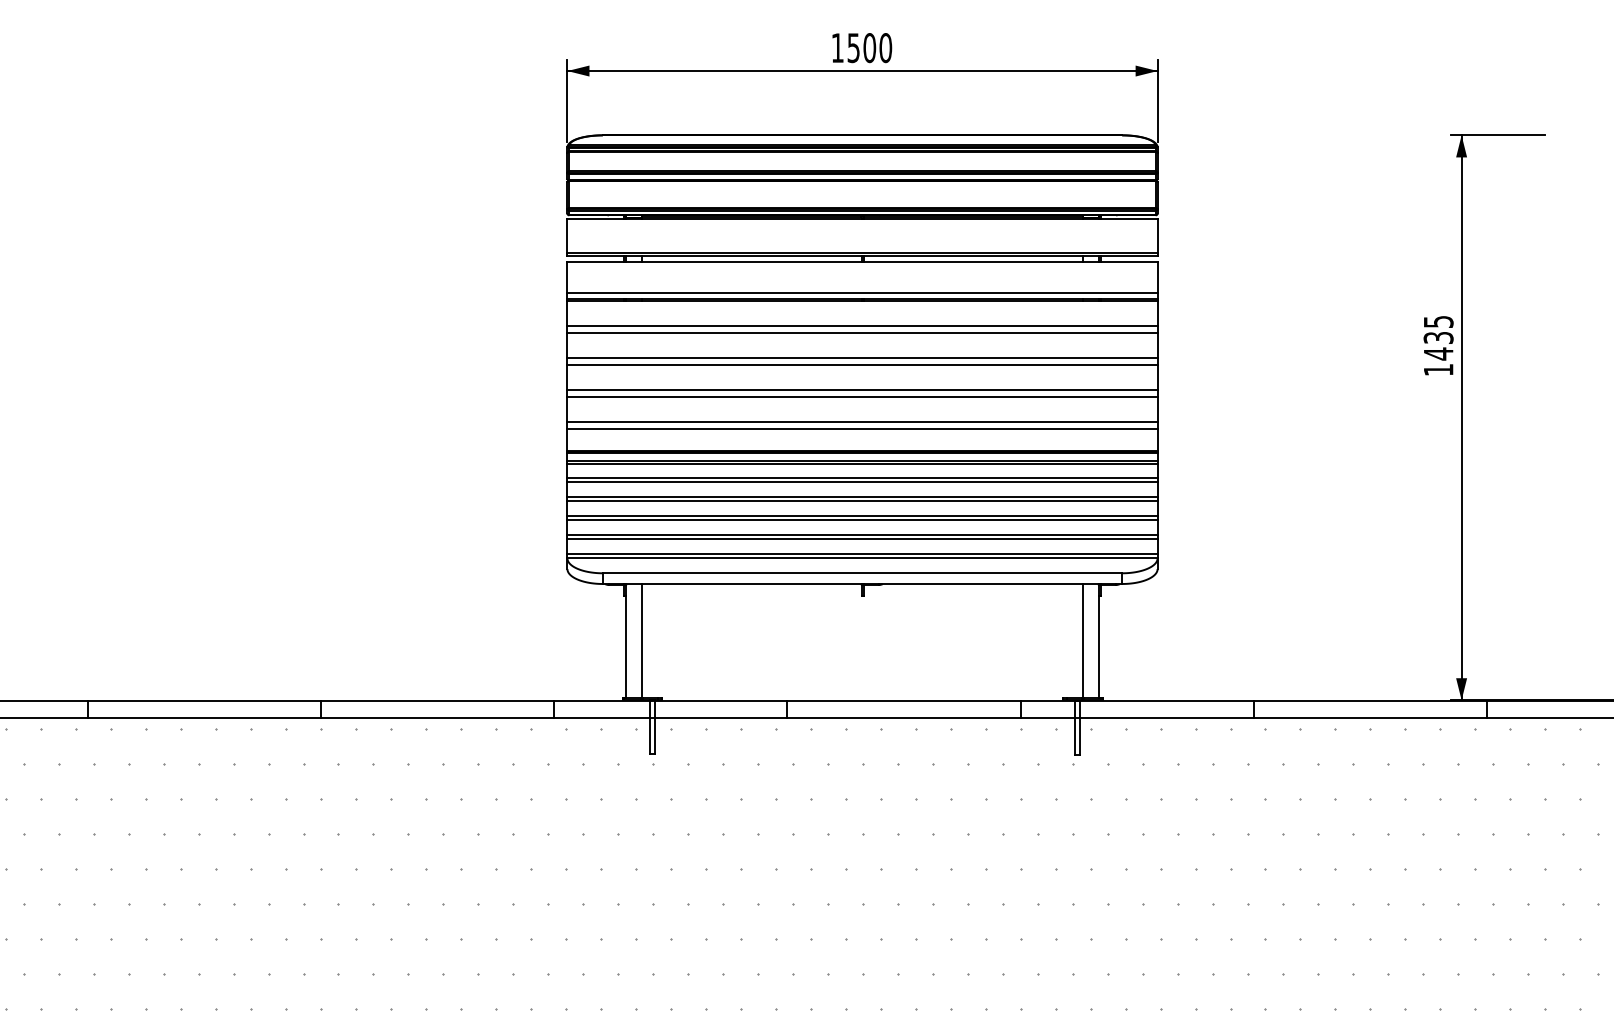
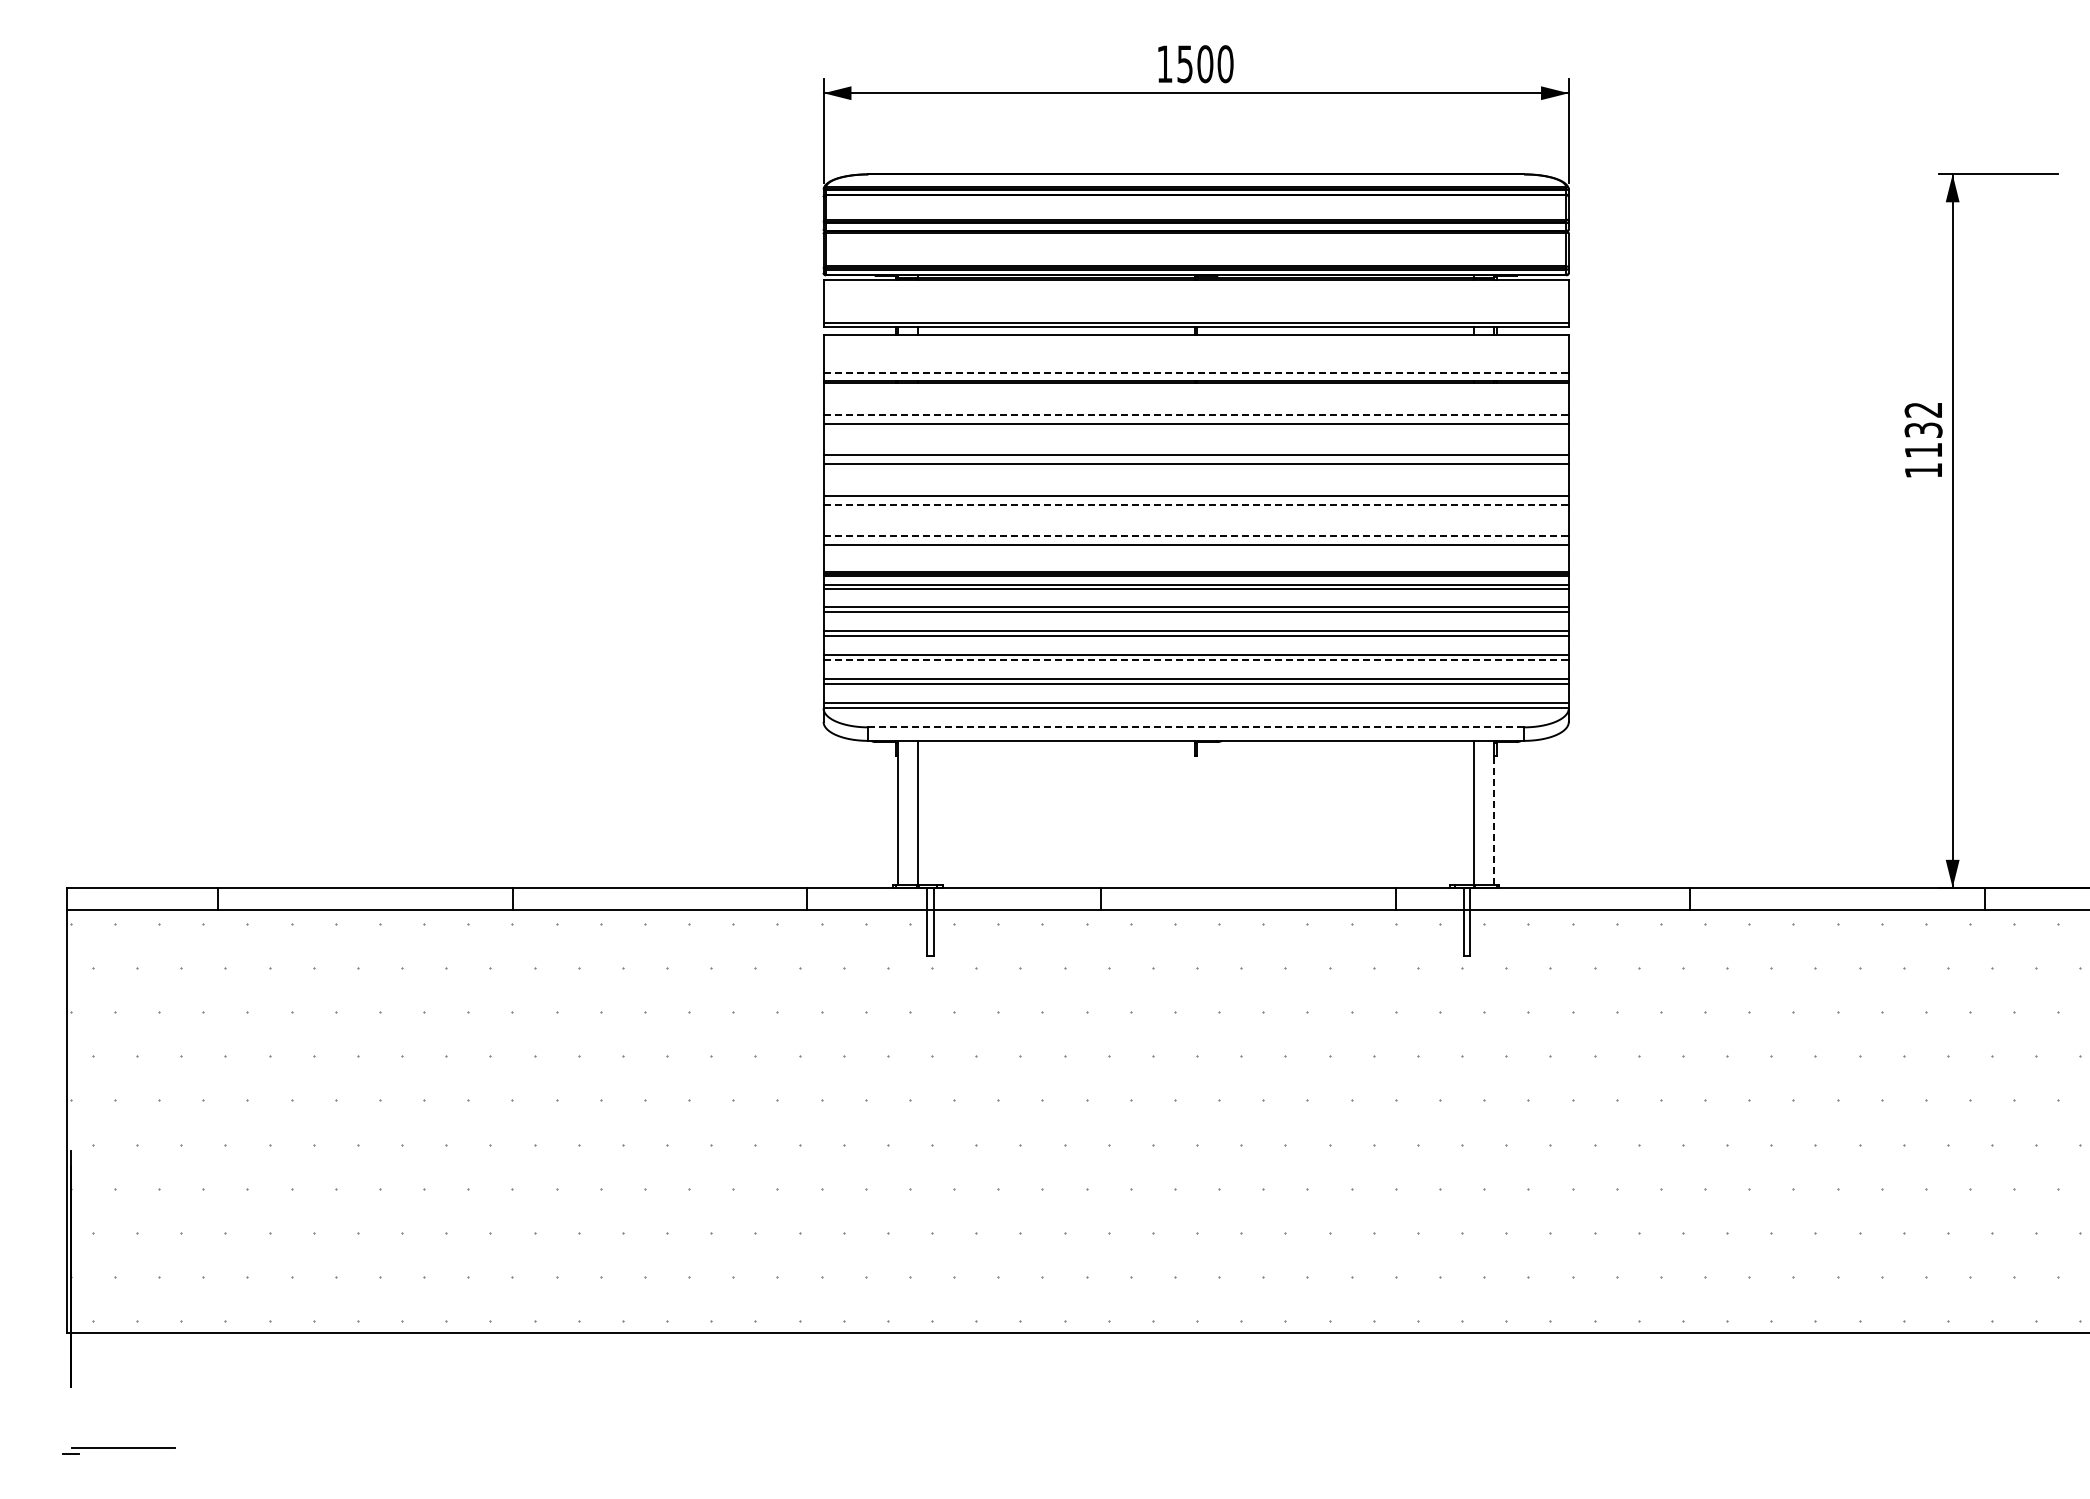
line: (862, 293) -> (1196, 373), solid -> dashed
line: (862, 325) -> (1196, 414), solid -> dashed
text: (1438, 338) -> (1923, 430), 1435 -> 1132
line: (862, 396) -> (1196, 504), solid -> dashed
line: (862, 422) -> (1196, 536), solid -> dashed
line: (862, 520) -> (1196, 660), solid -> dashed
line: (862, 573) -> (1196, 727), solid -> dashed
line: (1098, 647) -> (1494, 820), solid -> dashed

